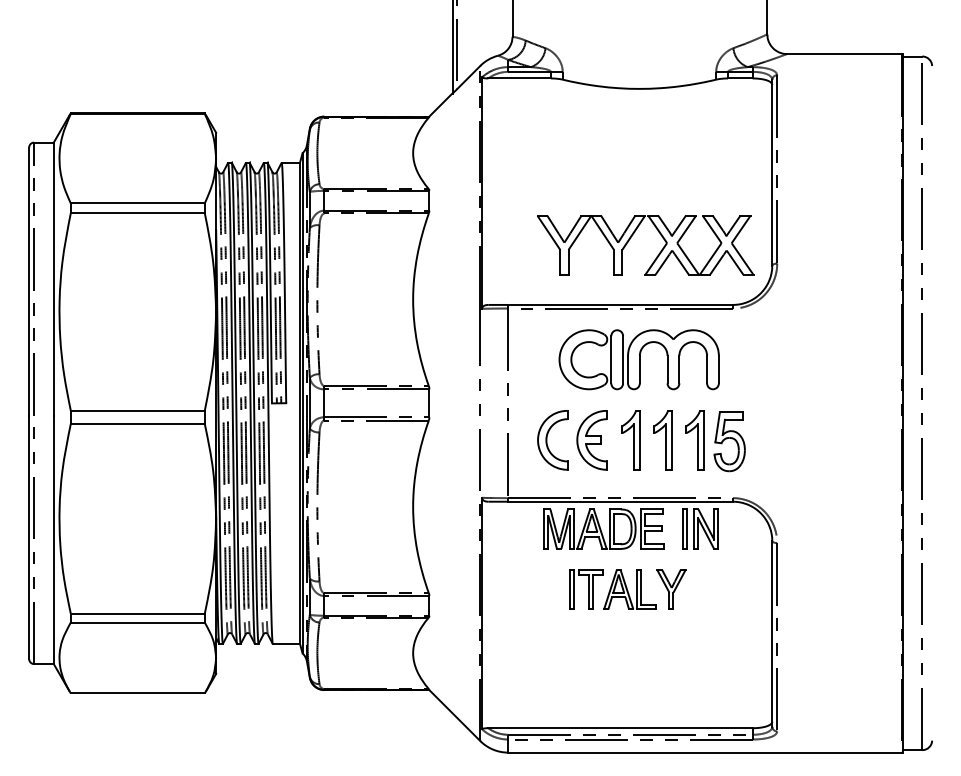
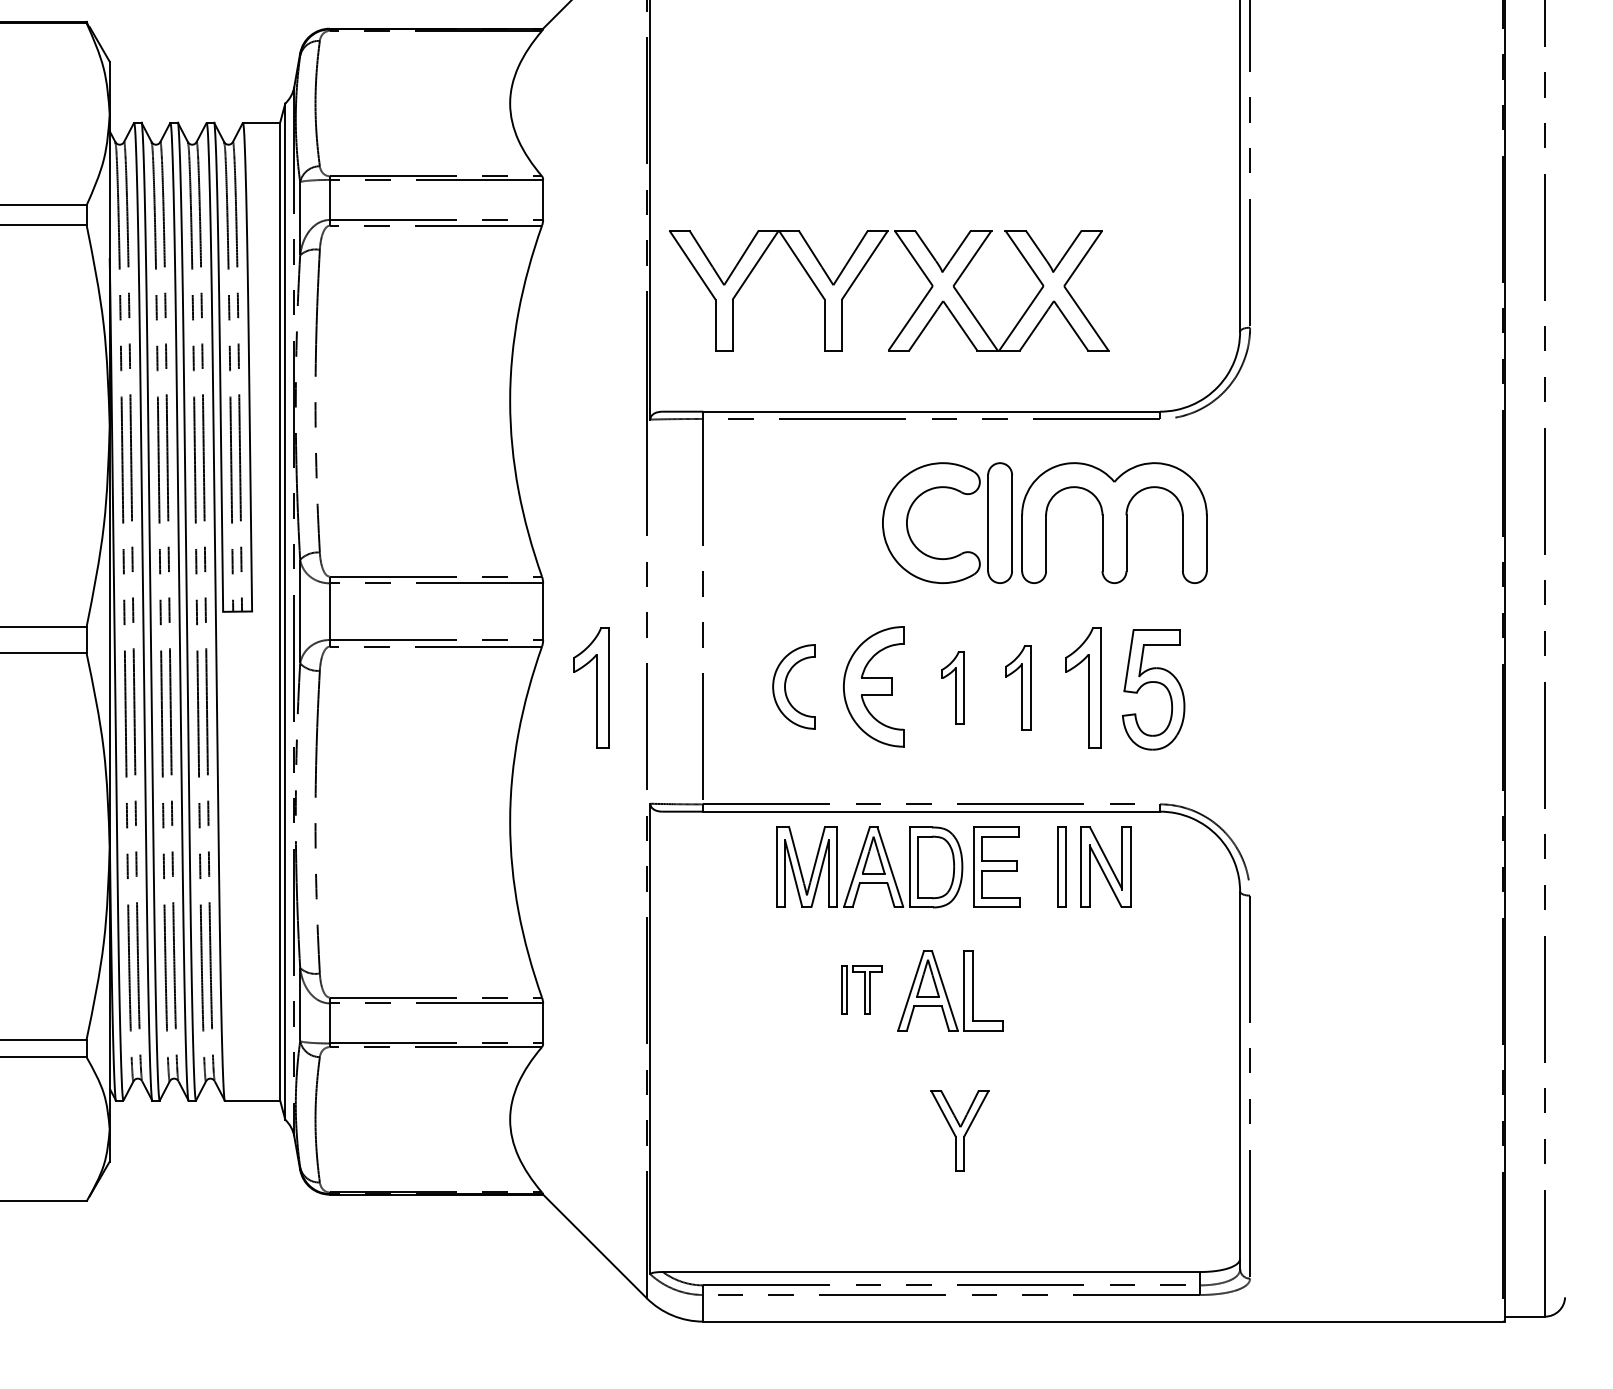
part: (658, 253) -> (915, 307), moved
part: (638, 359) -> (1043, 522), moved
part: (452, 440) -> (590, 687), added
part: (552, 440) -> (793, 687), size x0.7
part: (630, 440) -> (951, 687), size x0.6
part: (662, 440) -> (1016, 687), size x0.7
part: (586, 589) -> (862, 990), size x0.6
part: (671, 589) -> (960, 1130), moved

